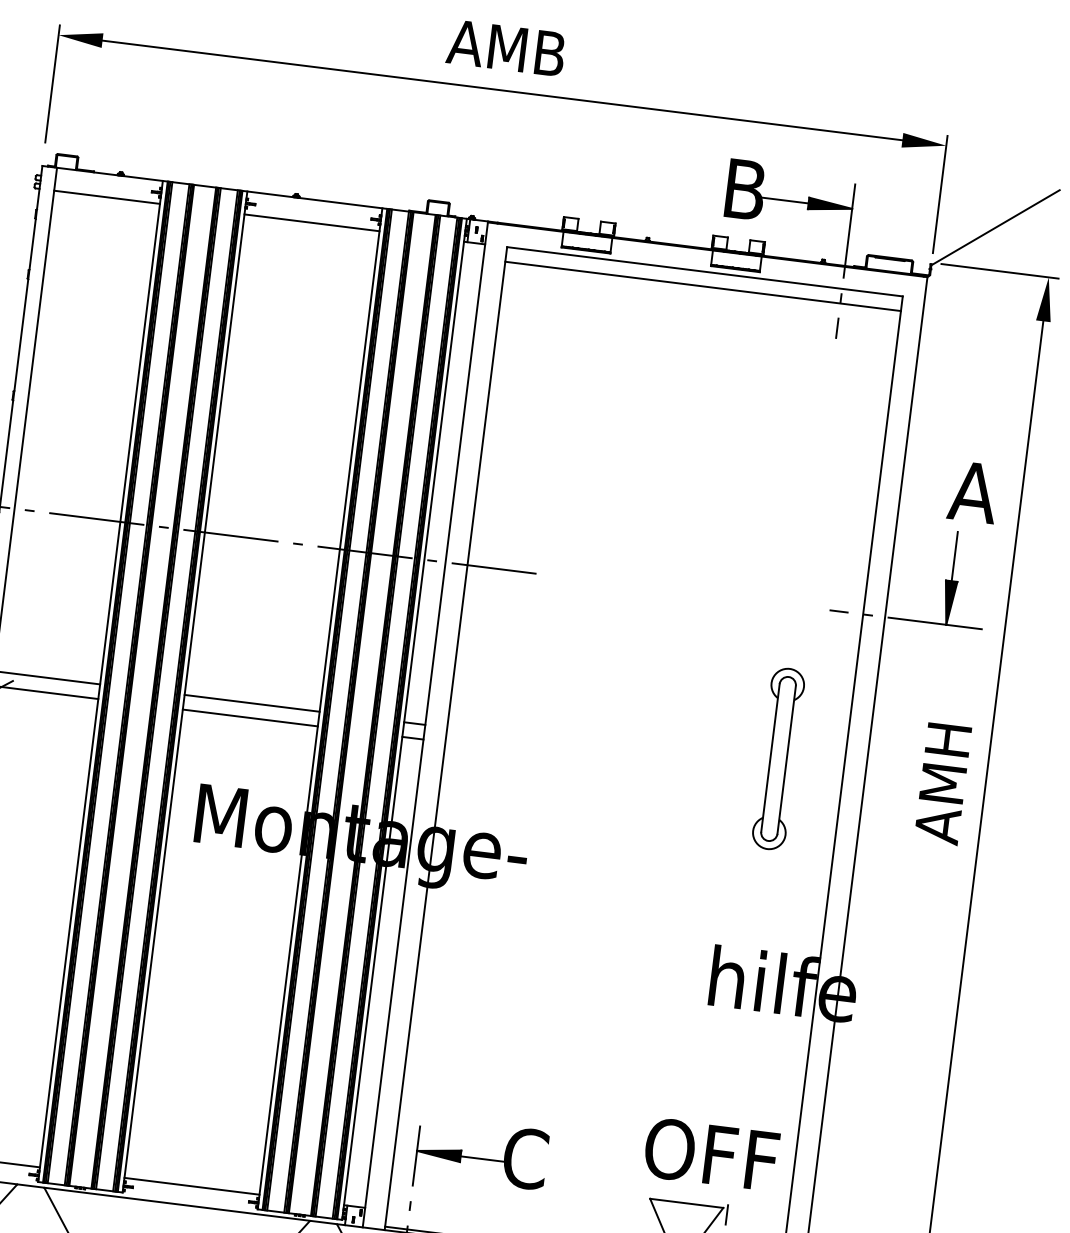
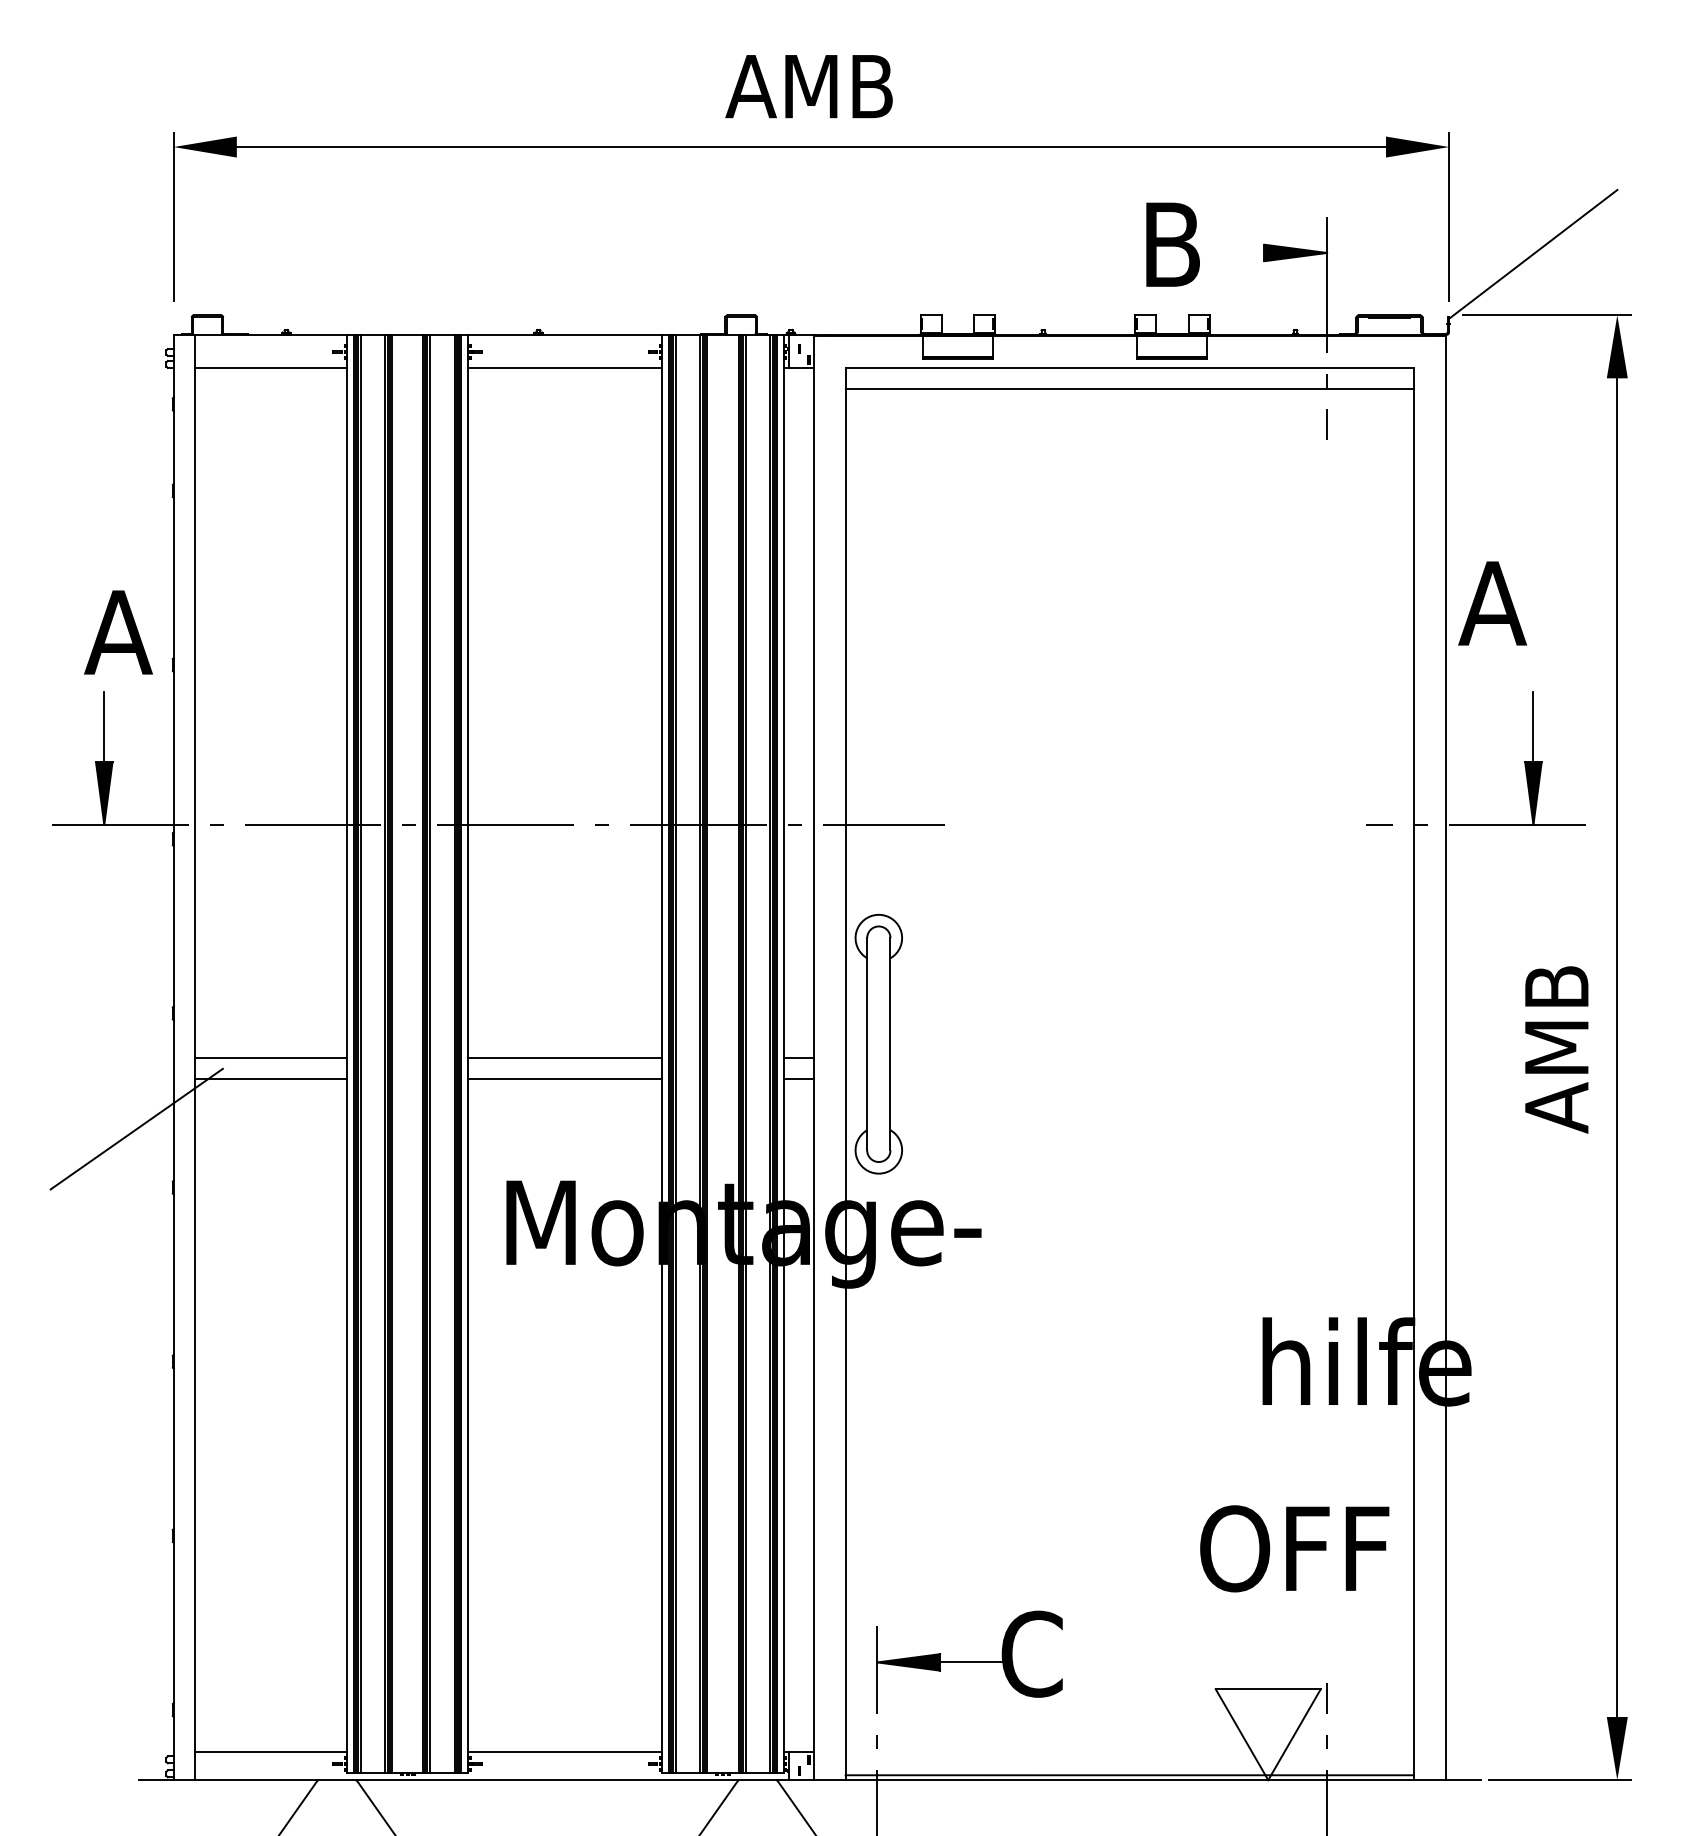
line: (783, 200) -> (1228, 252), removed
text: (973, 492) -> (1492, 603), moved
part: (778, 758) -> (878, 1043), moved
text: (942, 783) -> (1556, 1050), AMH -> AMB
text: (711, 1154) -> (1294, 1548), moved

